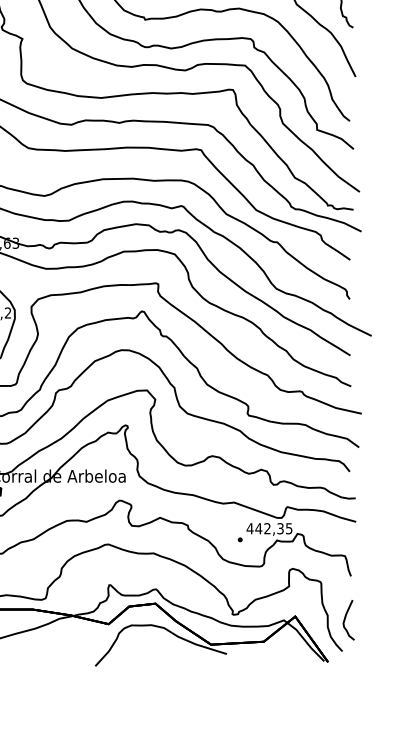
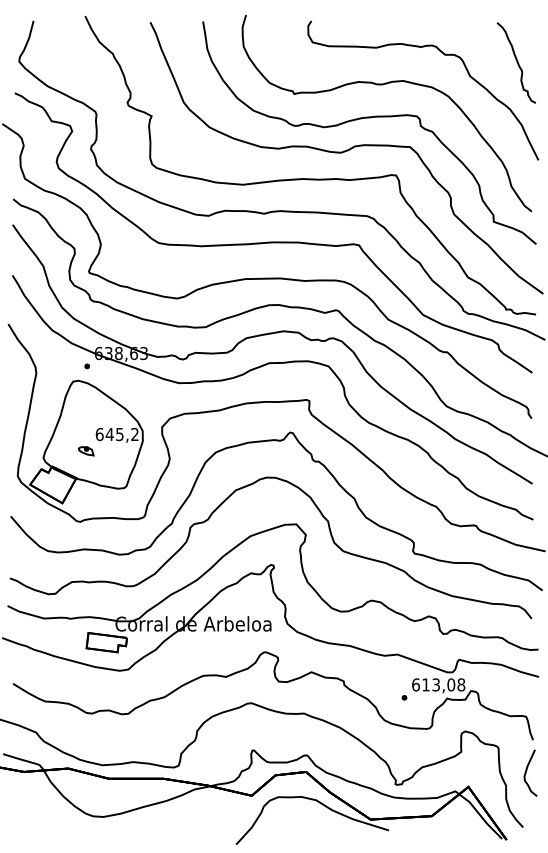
text: (269, 528) -> (438, 684), 442,35 -> 613,08
curve: (346, 617) -> (527, 770), moved

